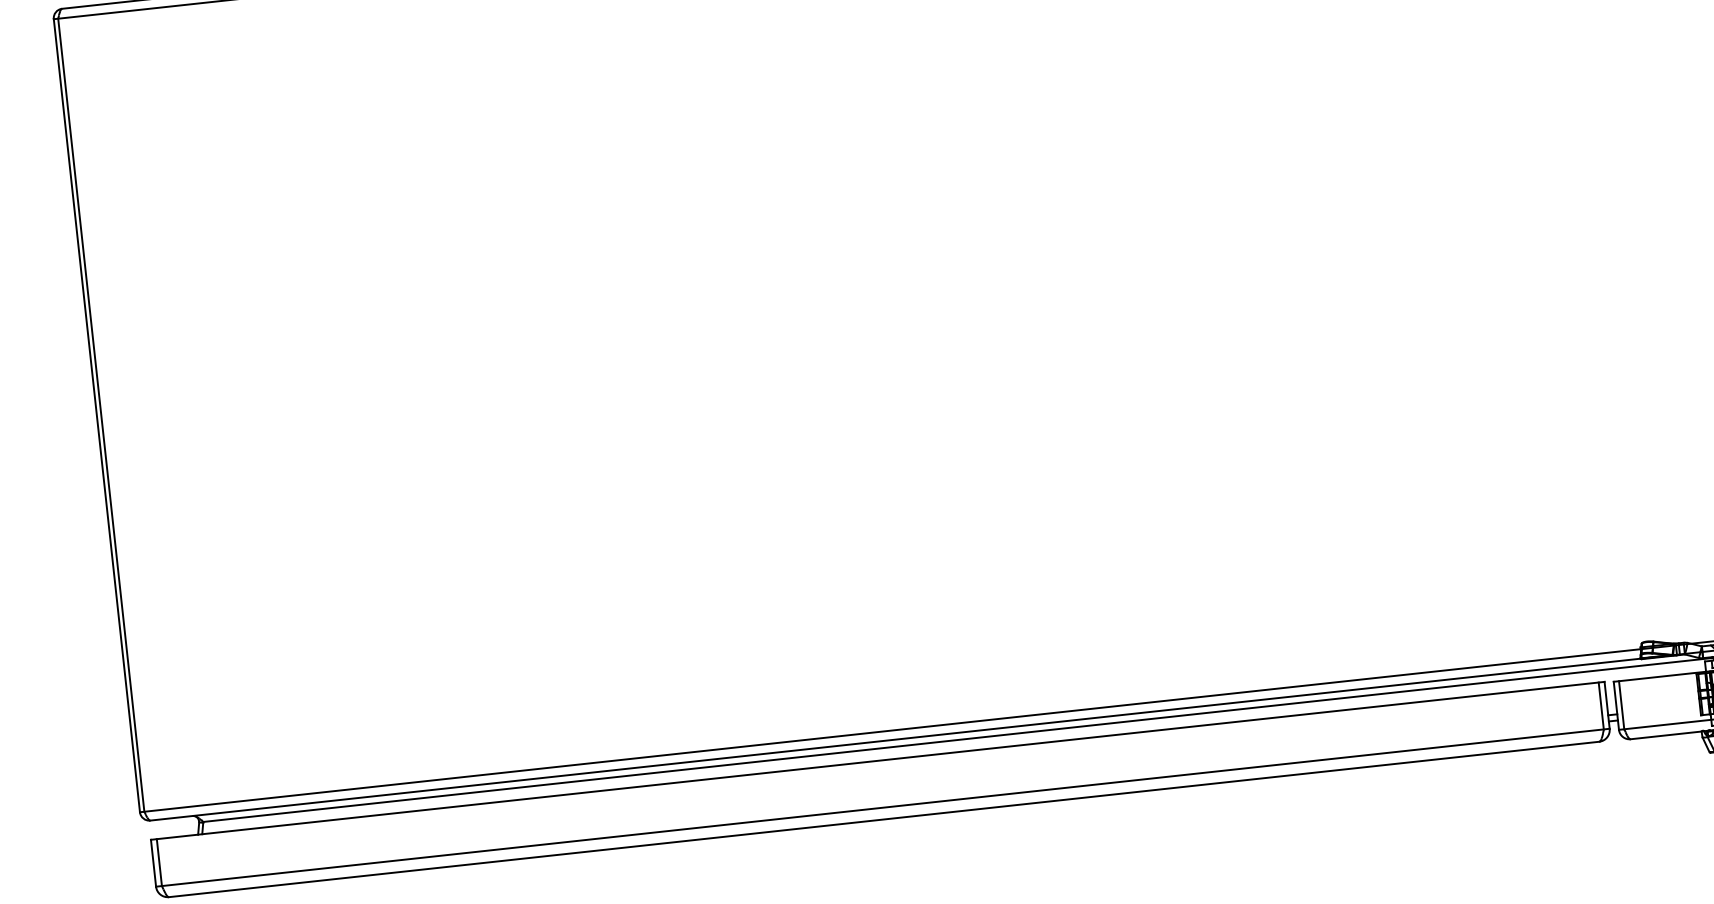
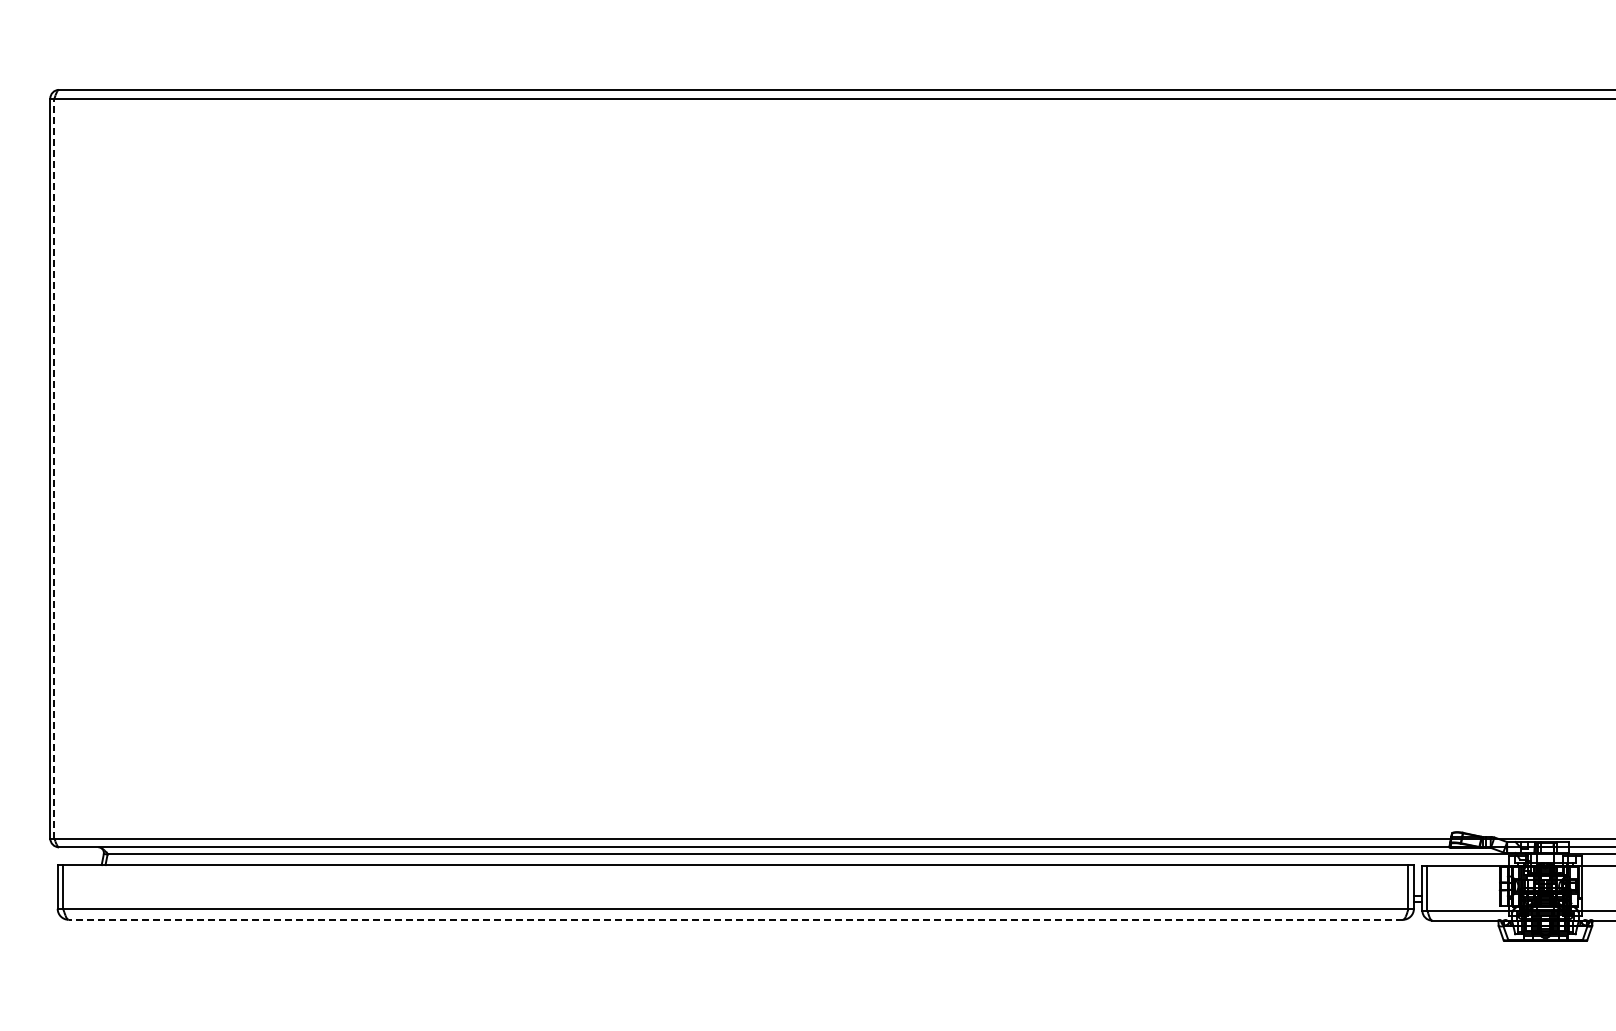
line: (101, 415) -> (54, 468), solid -> dashed
line: (883, 819) -> (735, 919), solid -> dashed

